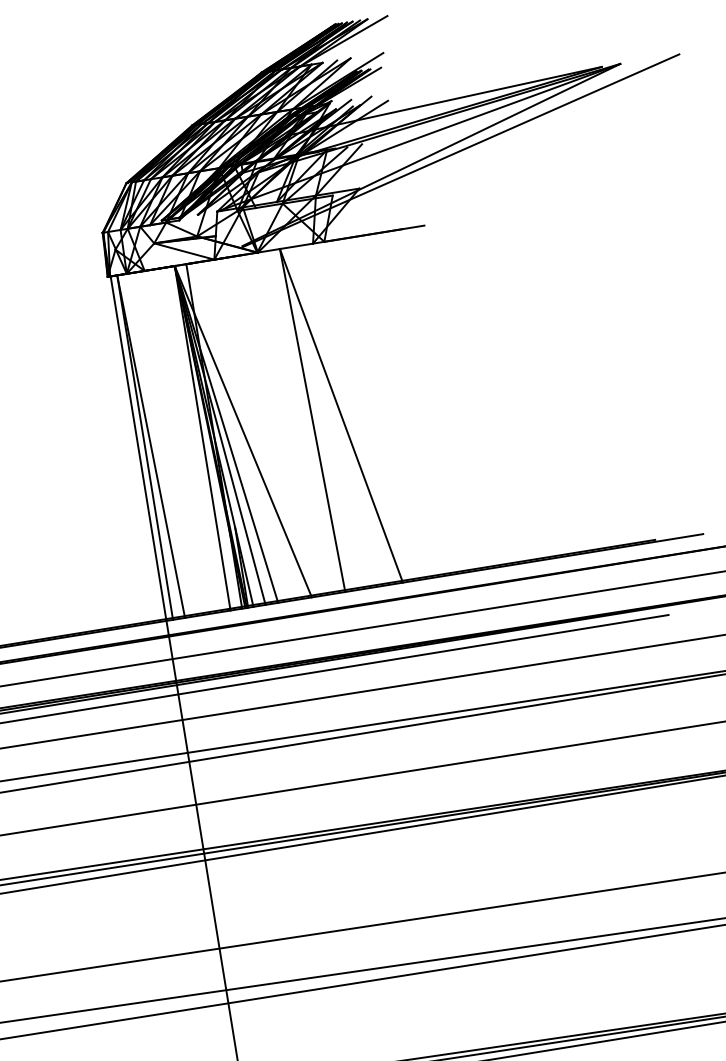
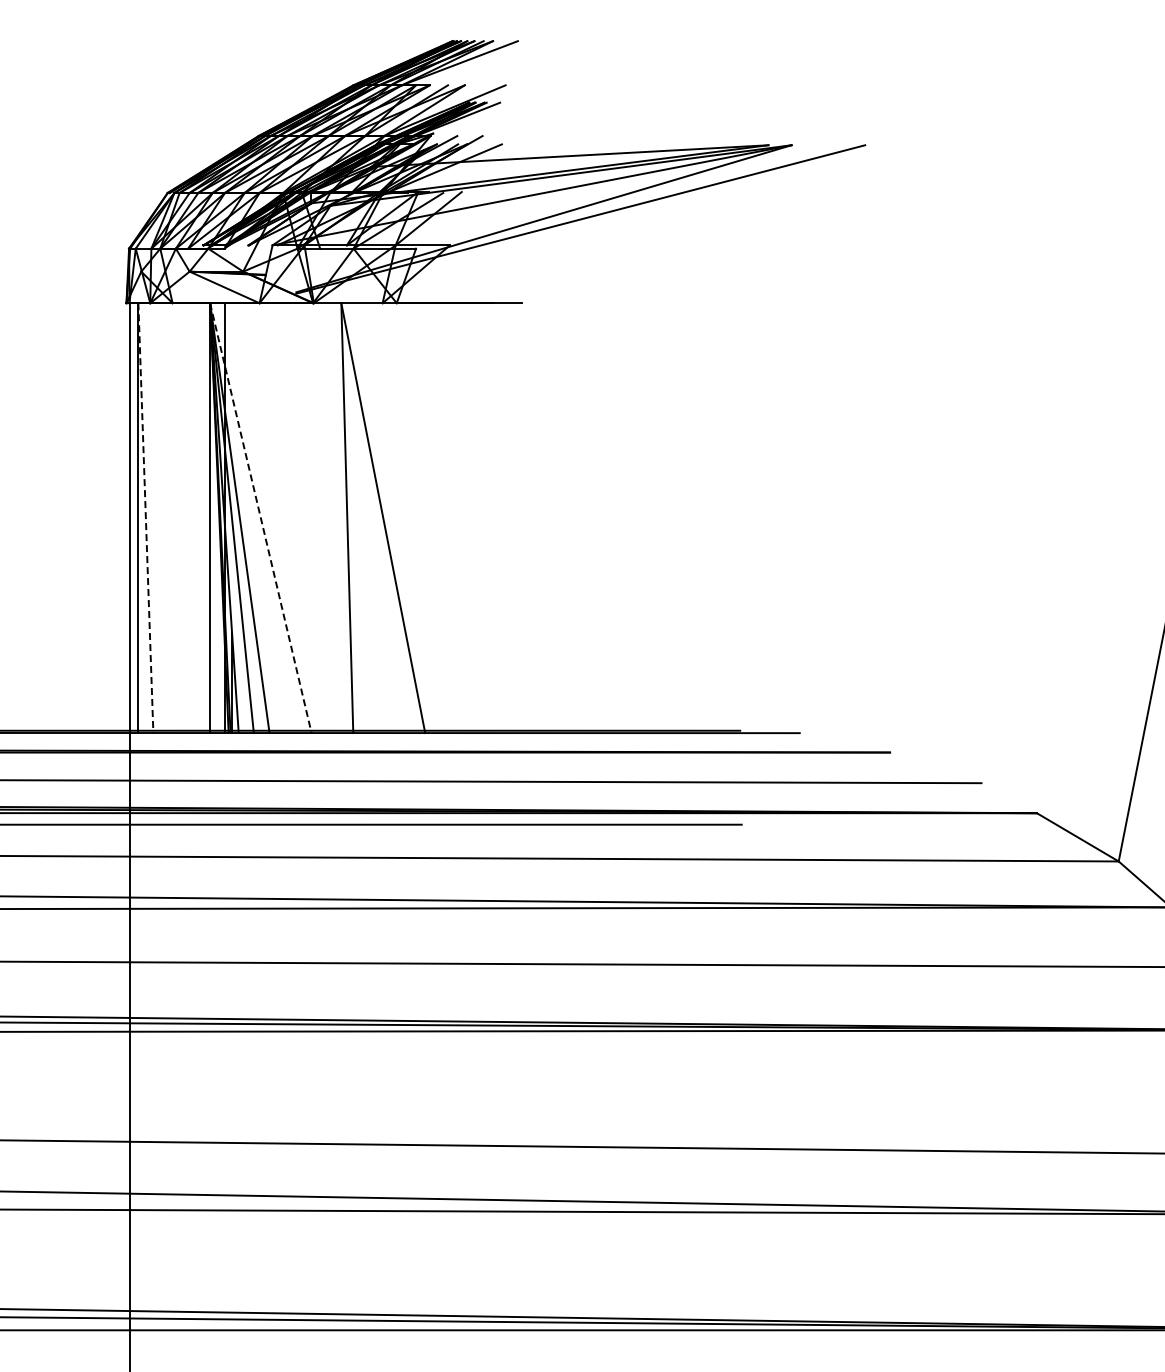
line: (243, 432) -> (260, 518), solid -> dashed
line: (150, 447) -> (145, 518), solid -> dashed

